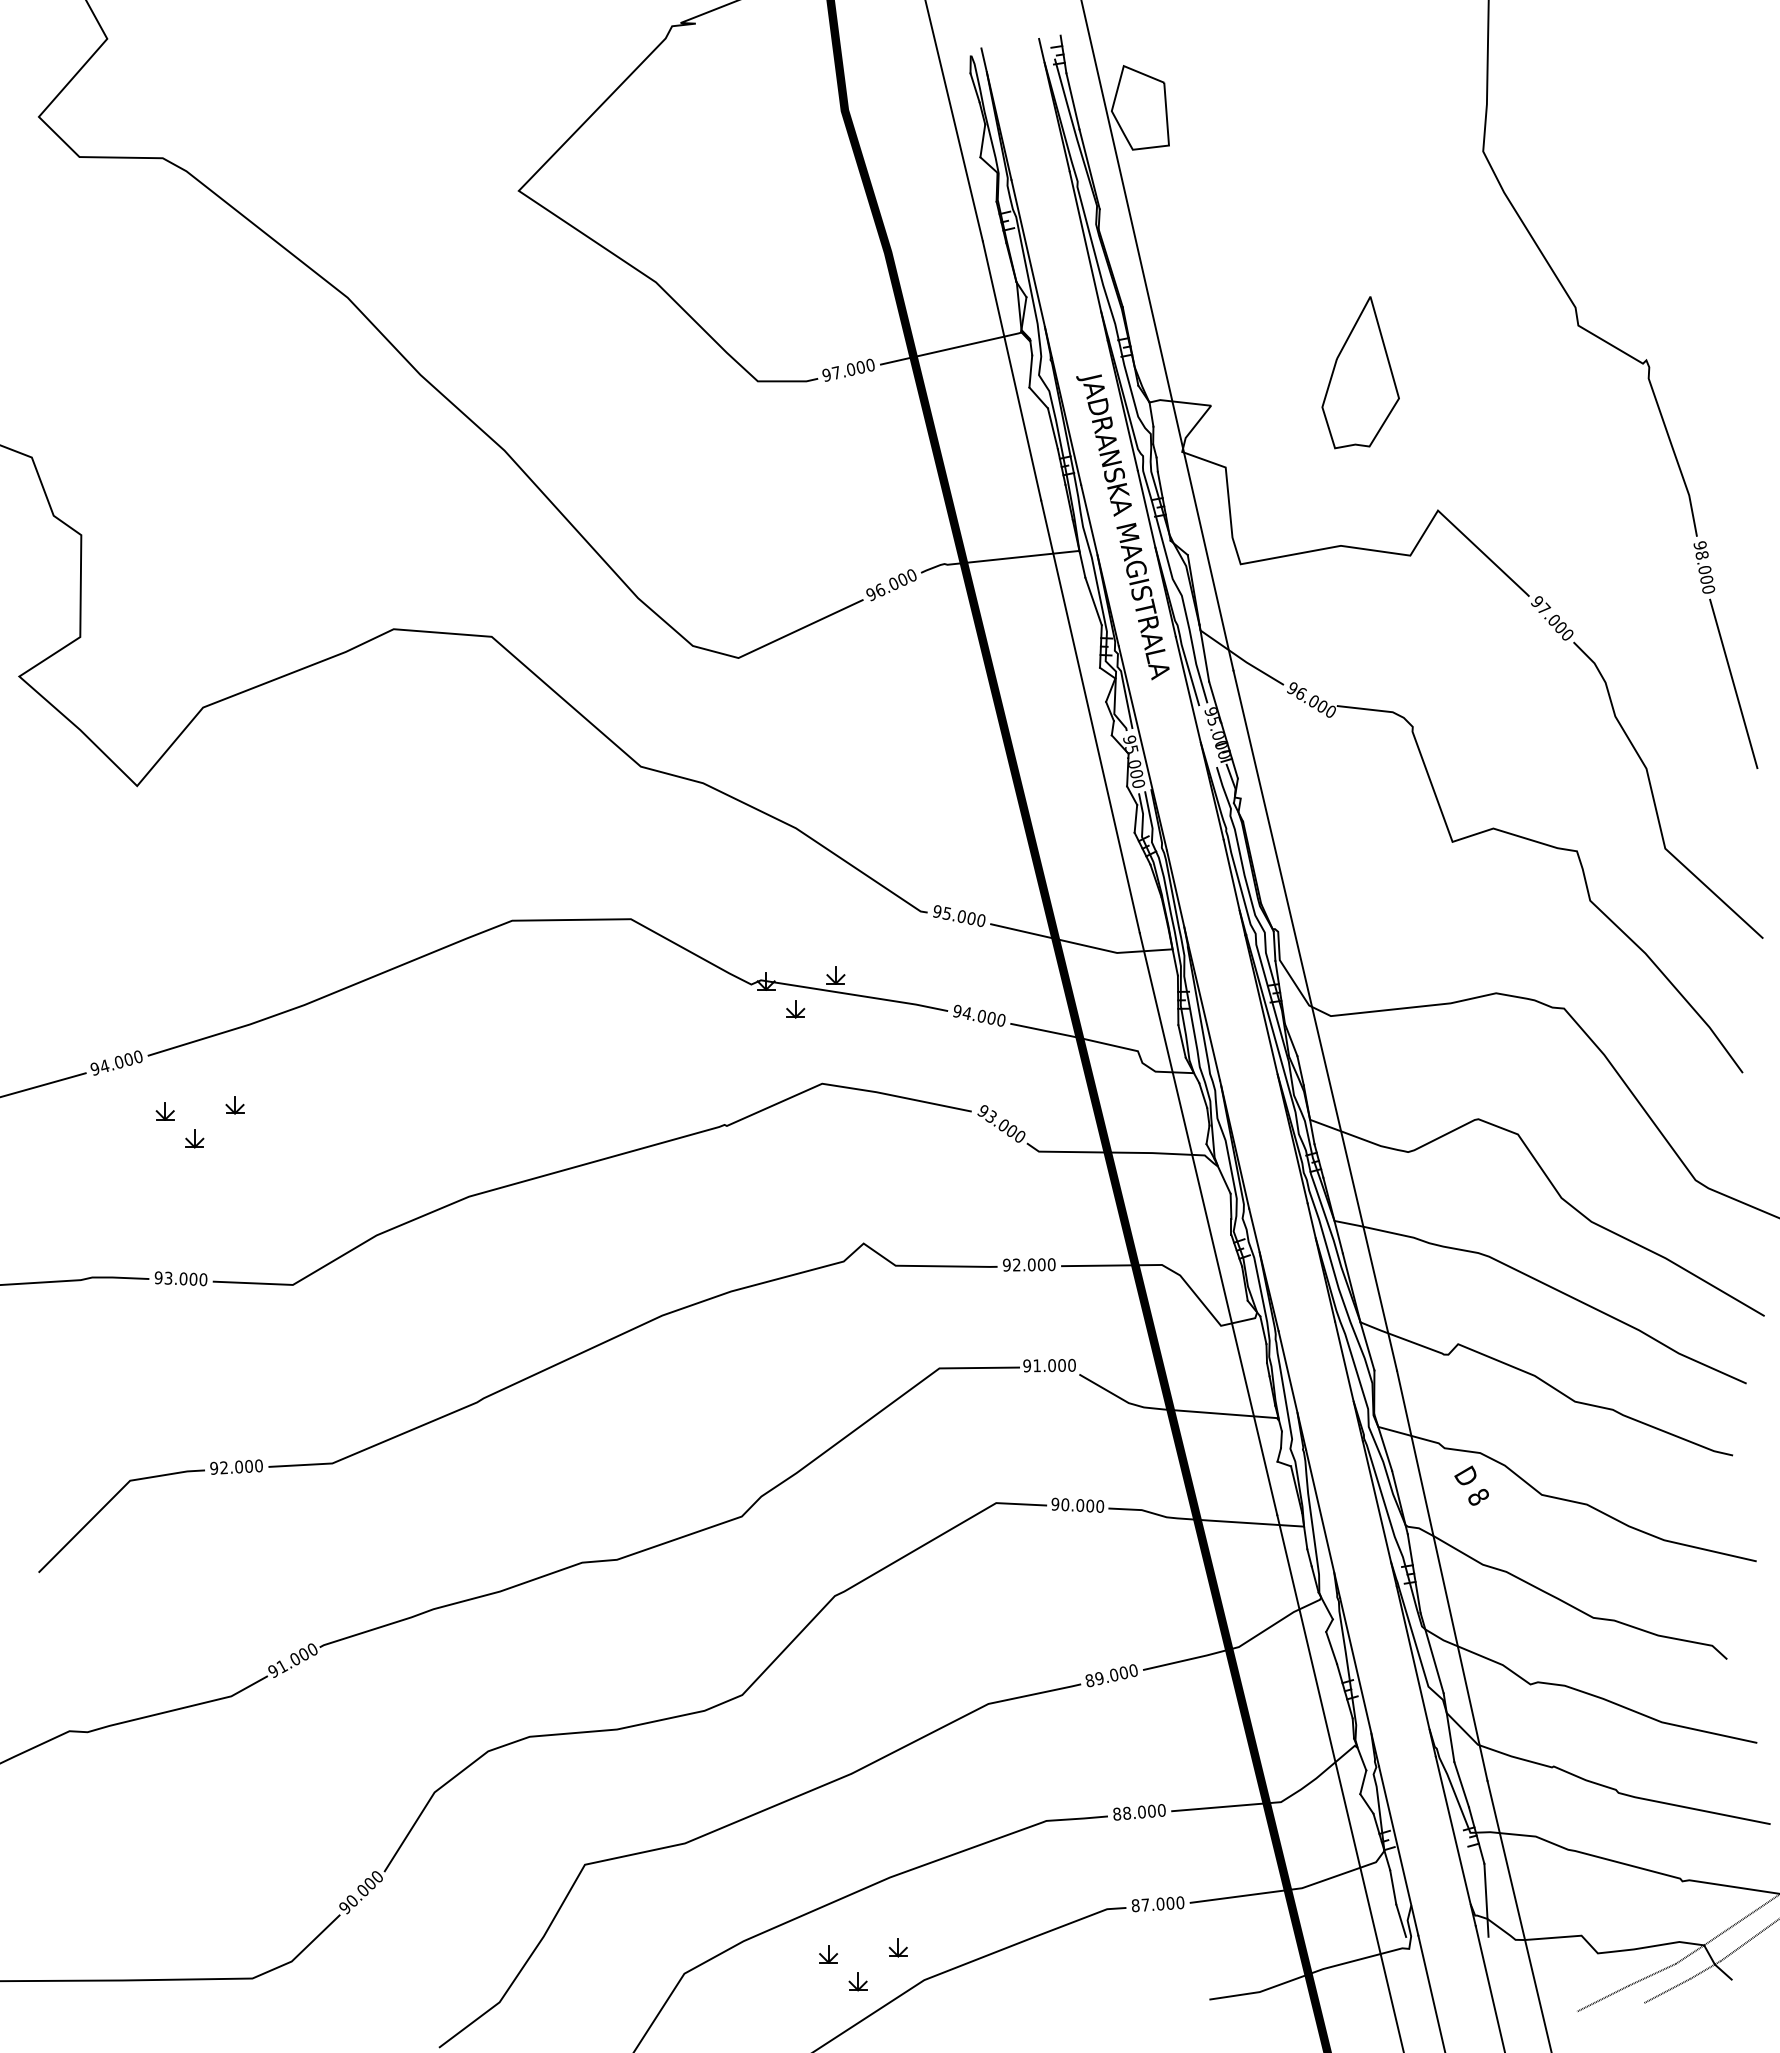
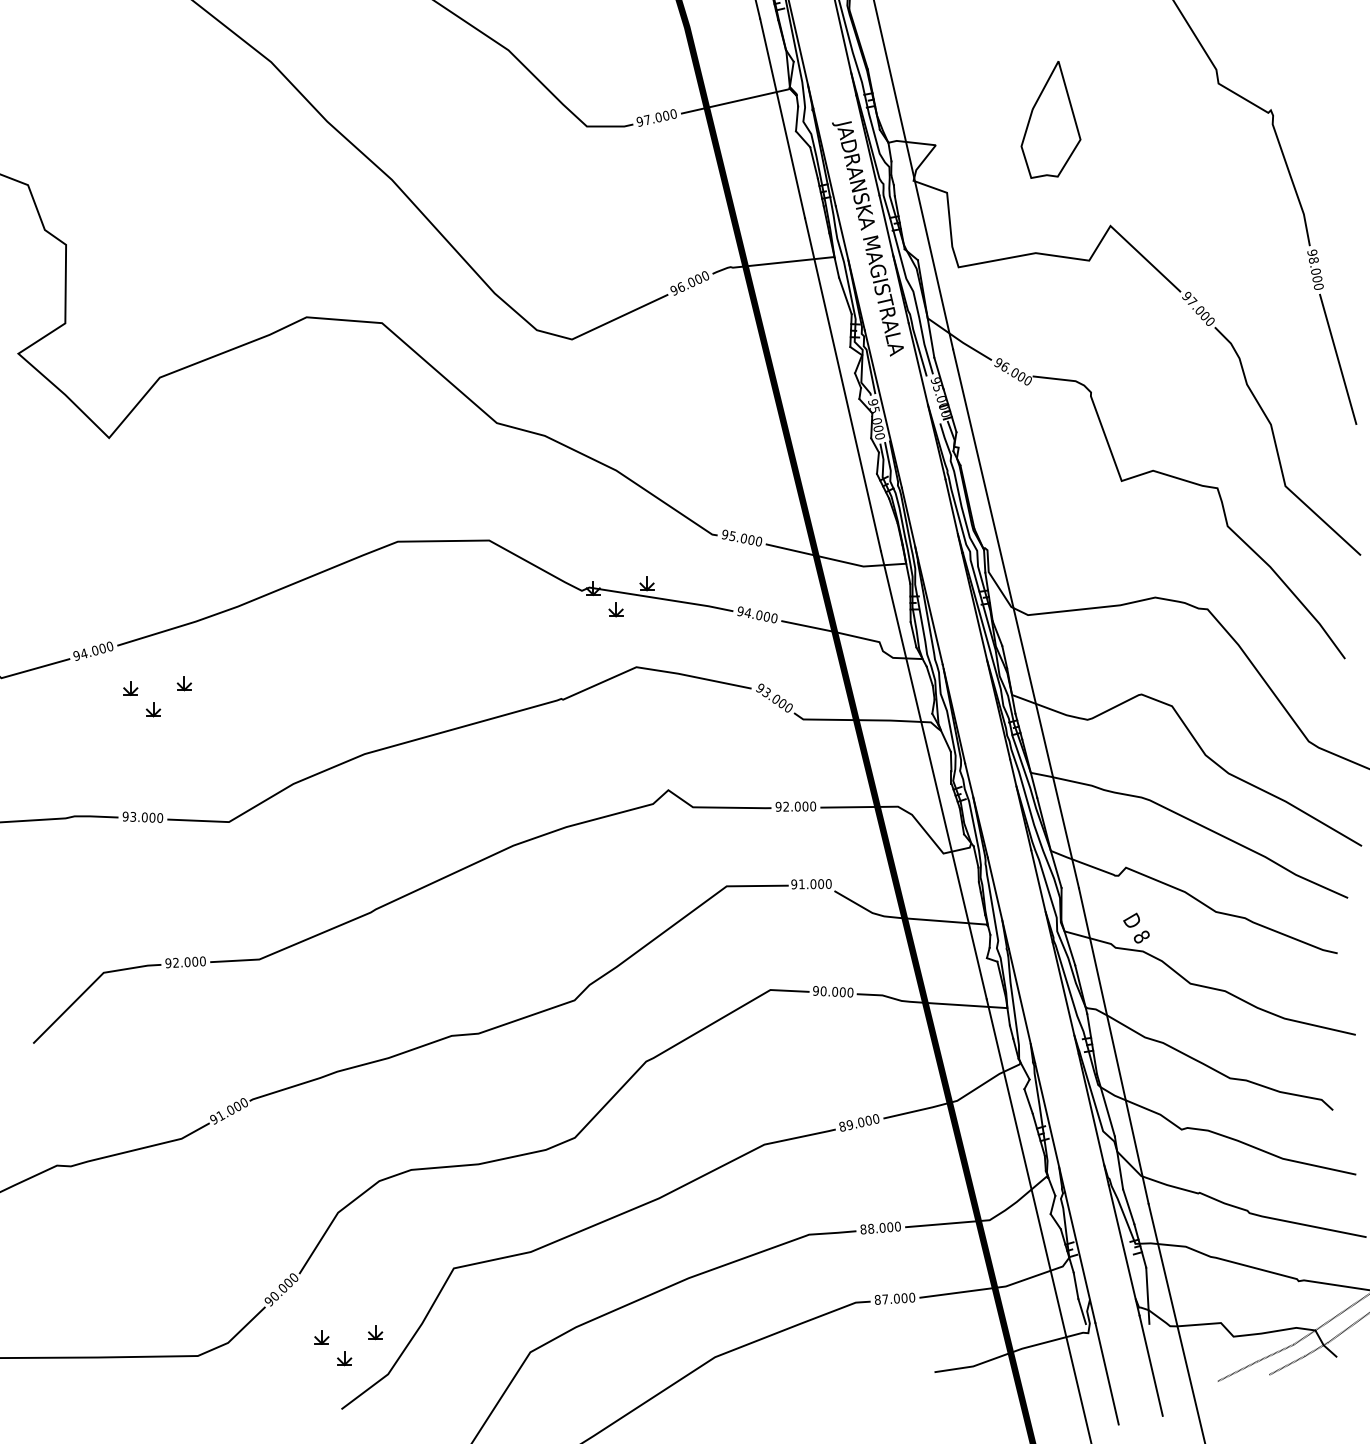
text: (1471, 1485) -> (1136, 927), moved
part: (858, 1972) -> (344, 1351), moved

